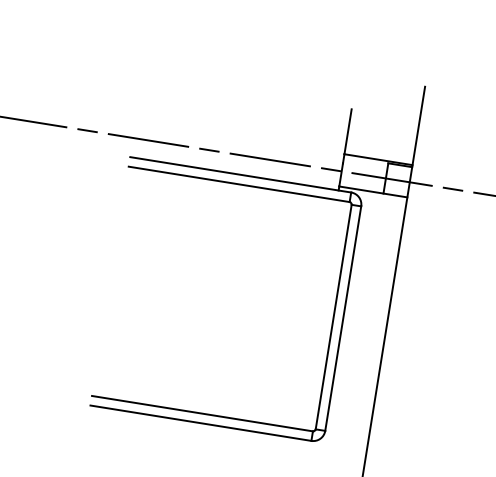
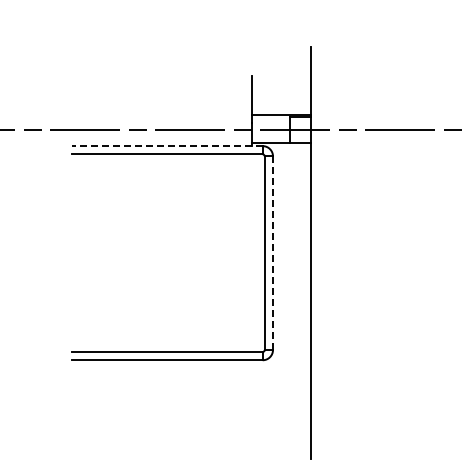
line: (239, 175) -> (166, 146), solid -> dashed
line: (343, 319) -> (273, 253), solid -> dashed

